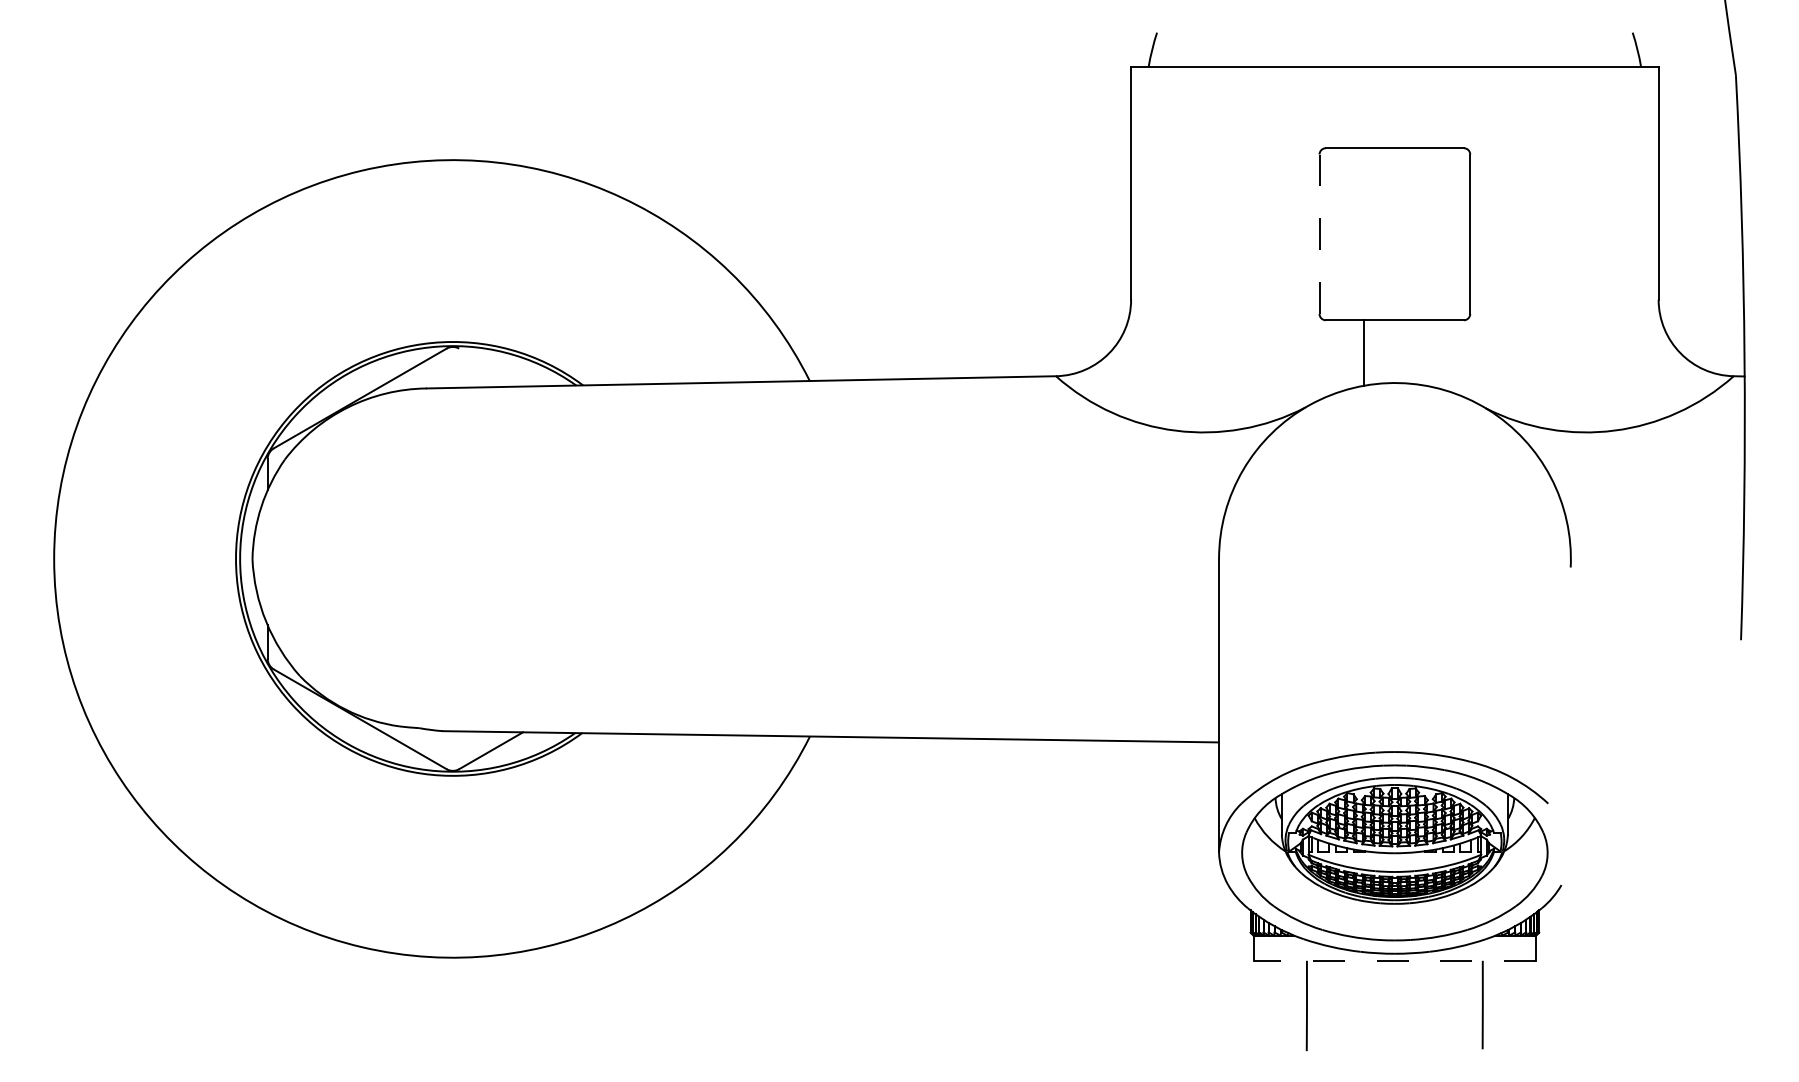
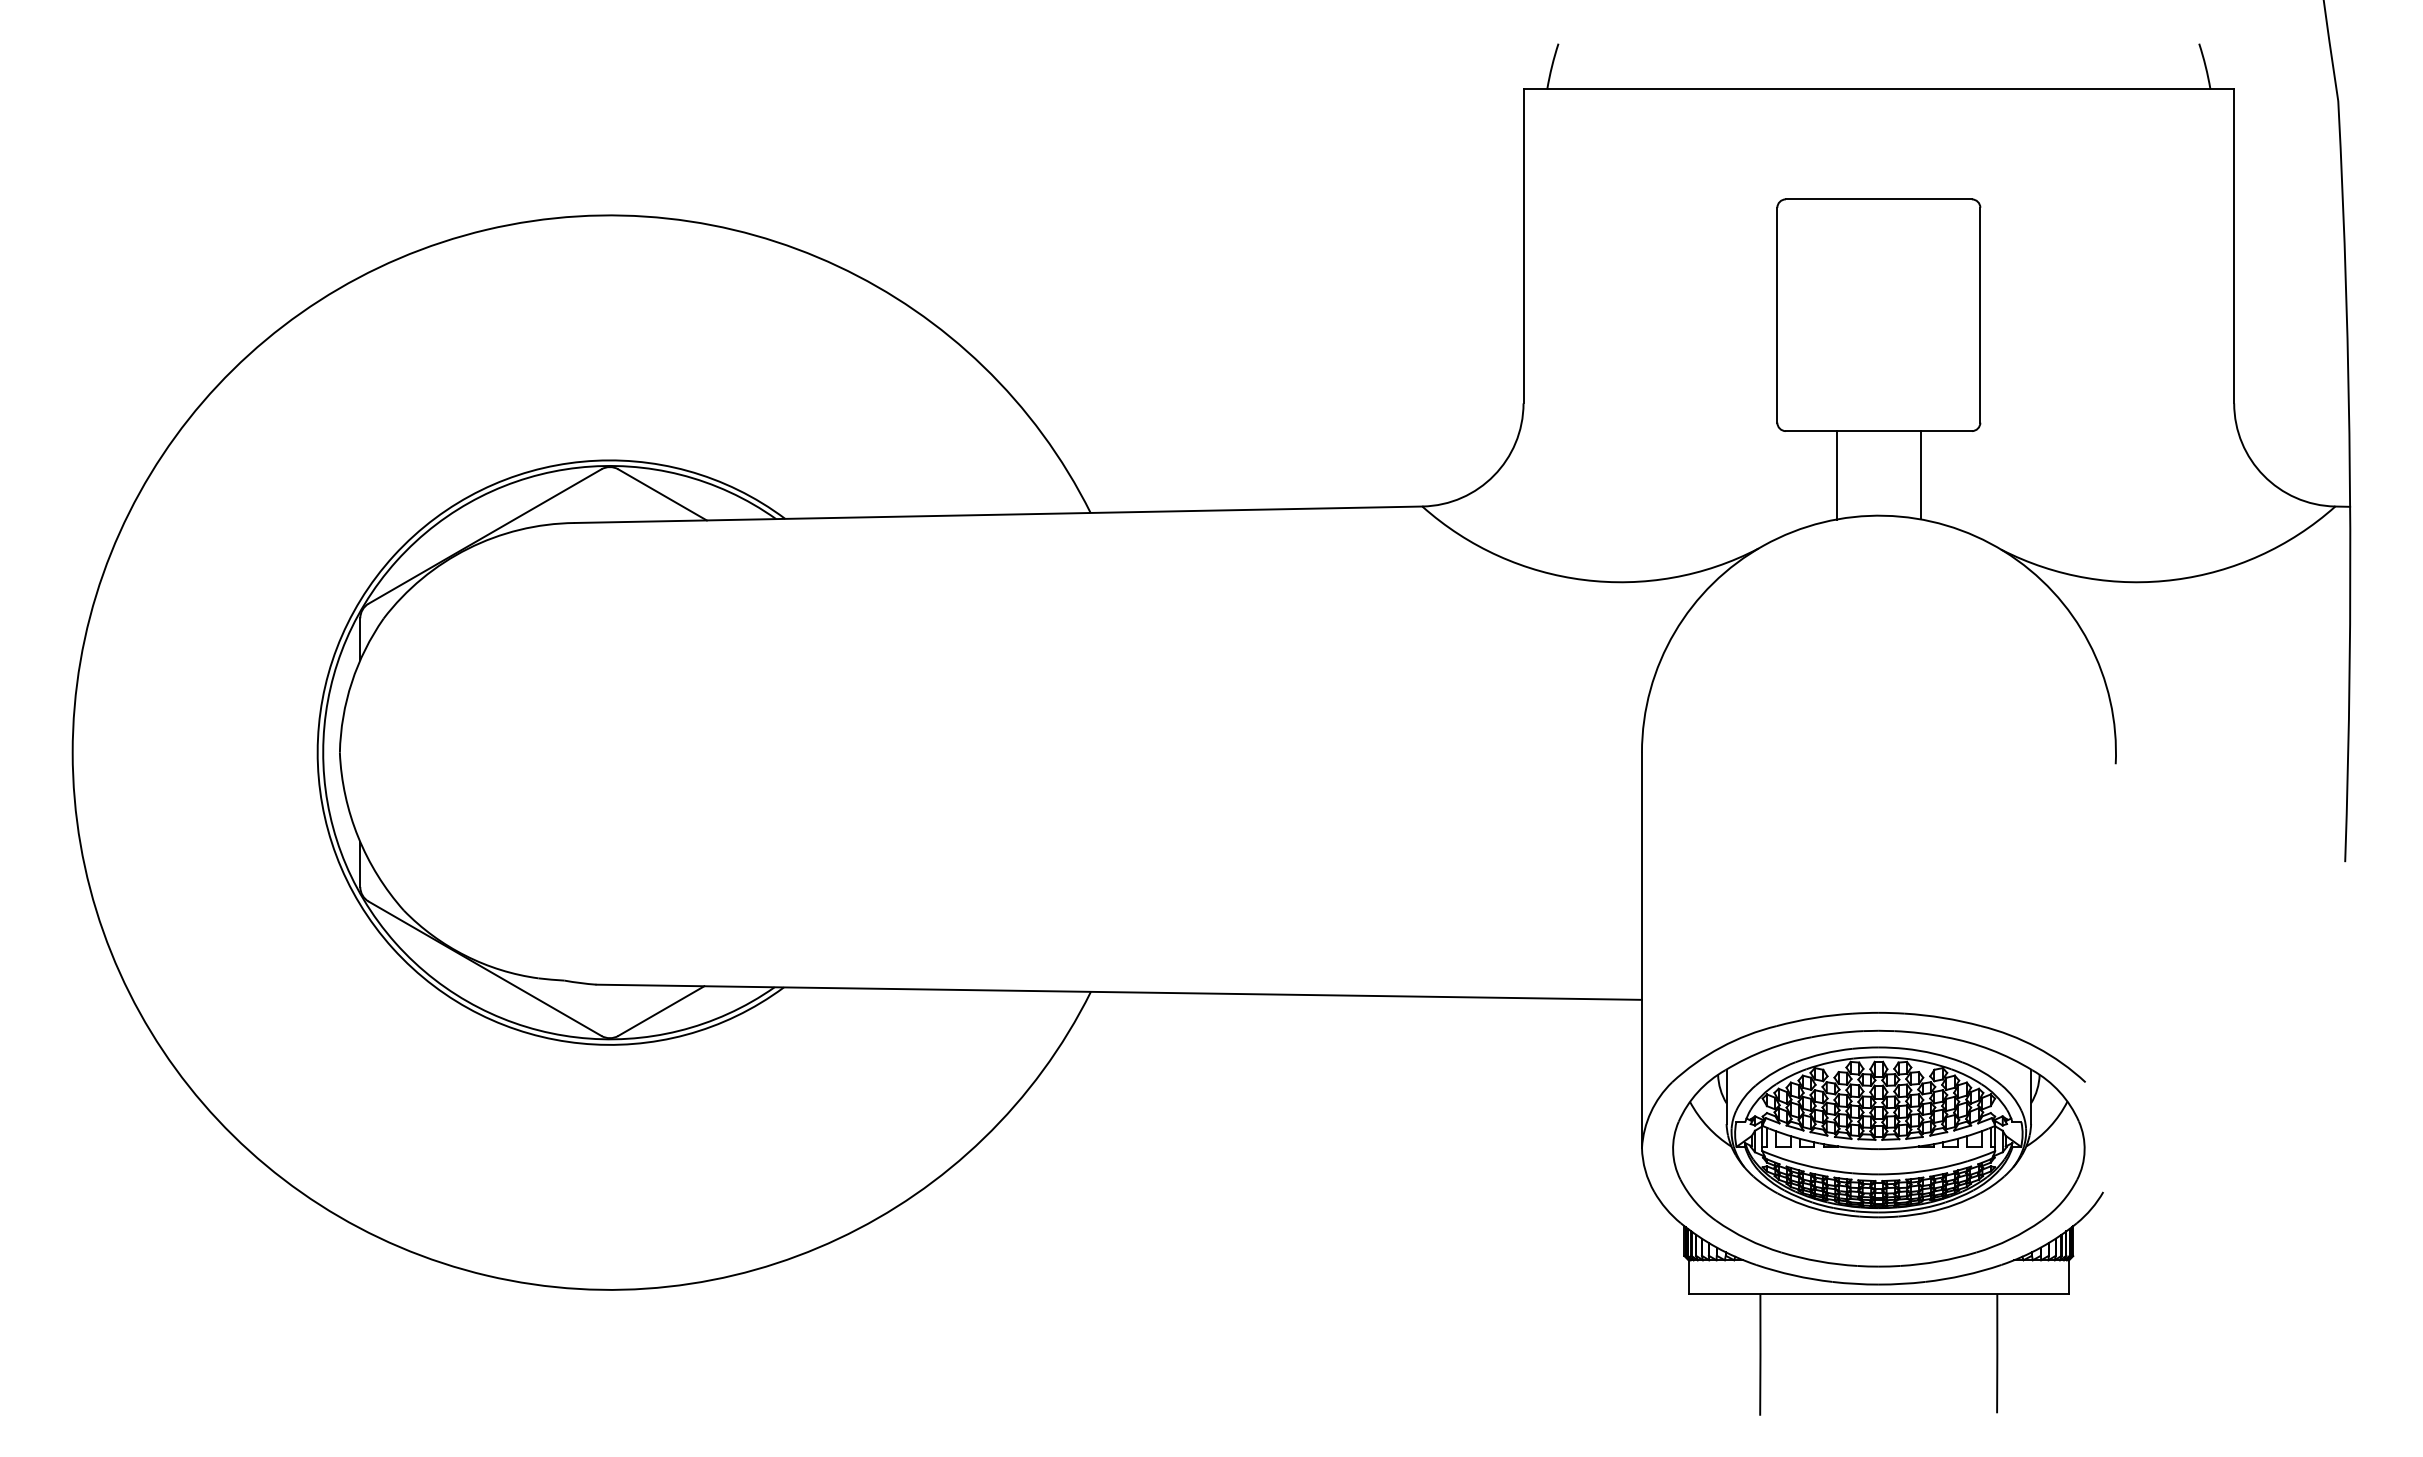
line: (1319, 233) -> (1777, 314), dashed -> solid
line: (1426, 353) -> (1921, 475), added
line: (491, 367) -> (662, 494), added
line: (1394, 961) -> (1878, 1294), dashed -> solid

